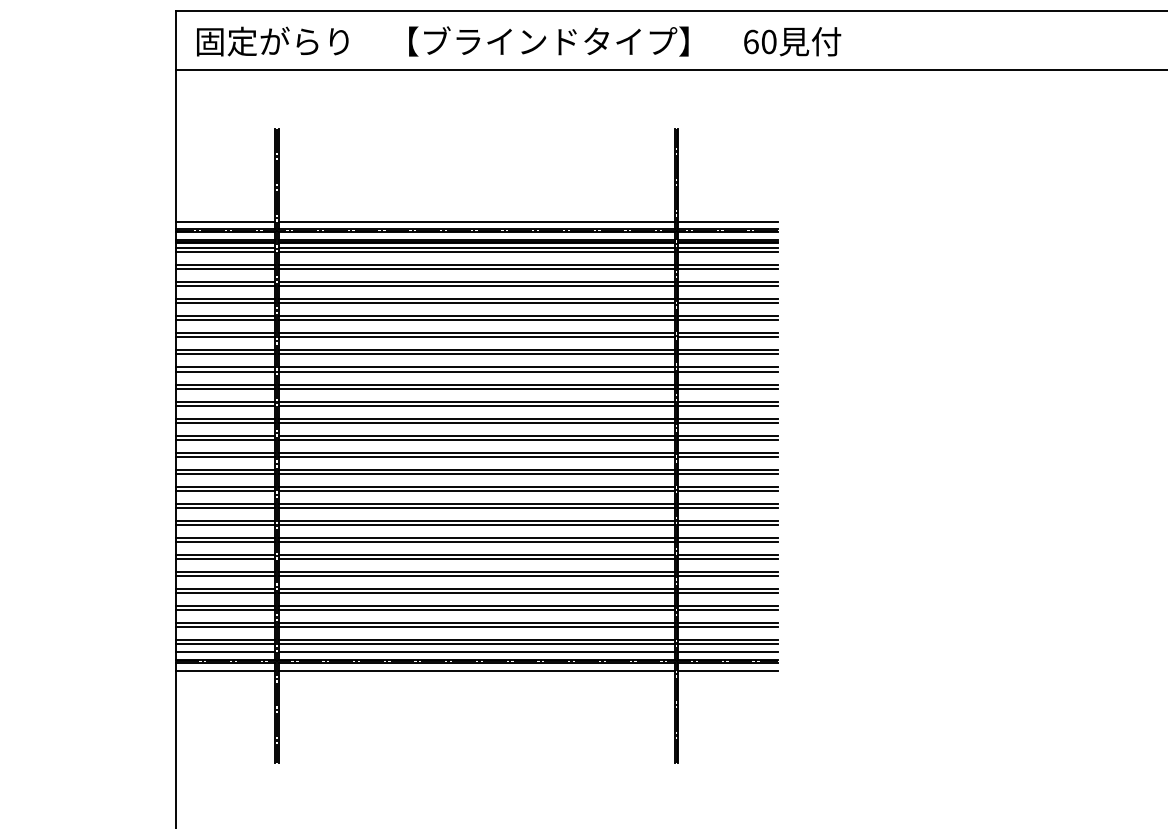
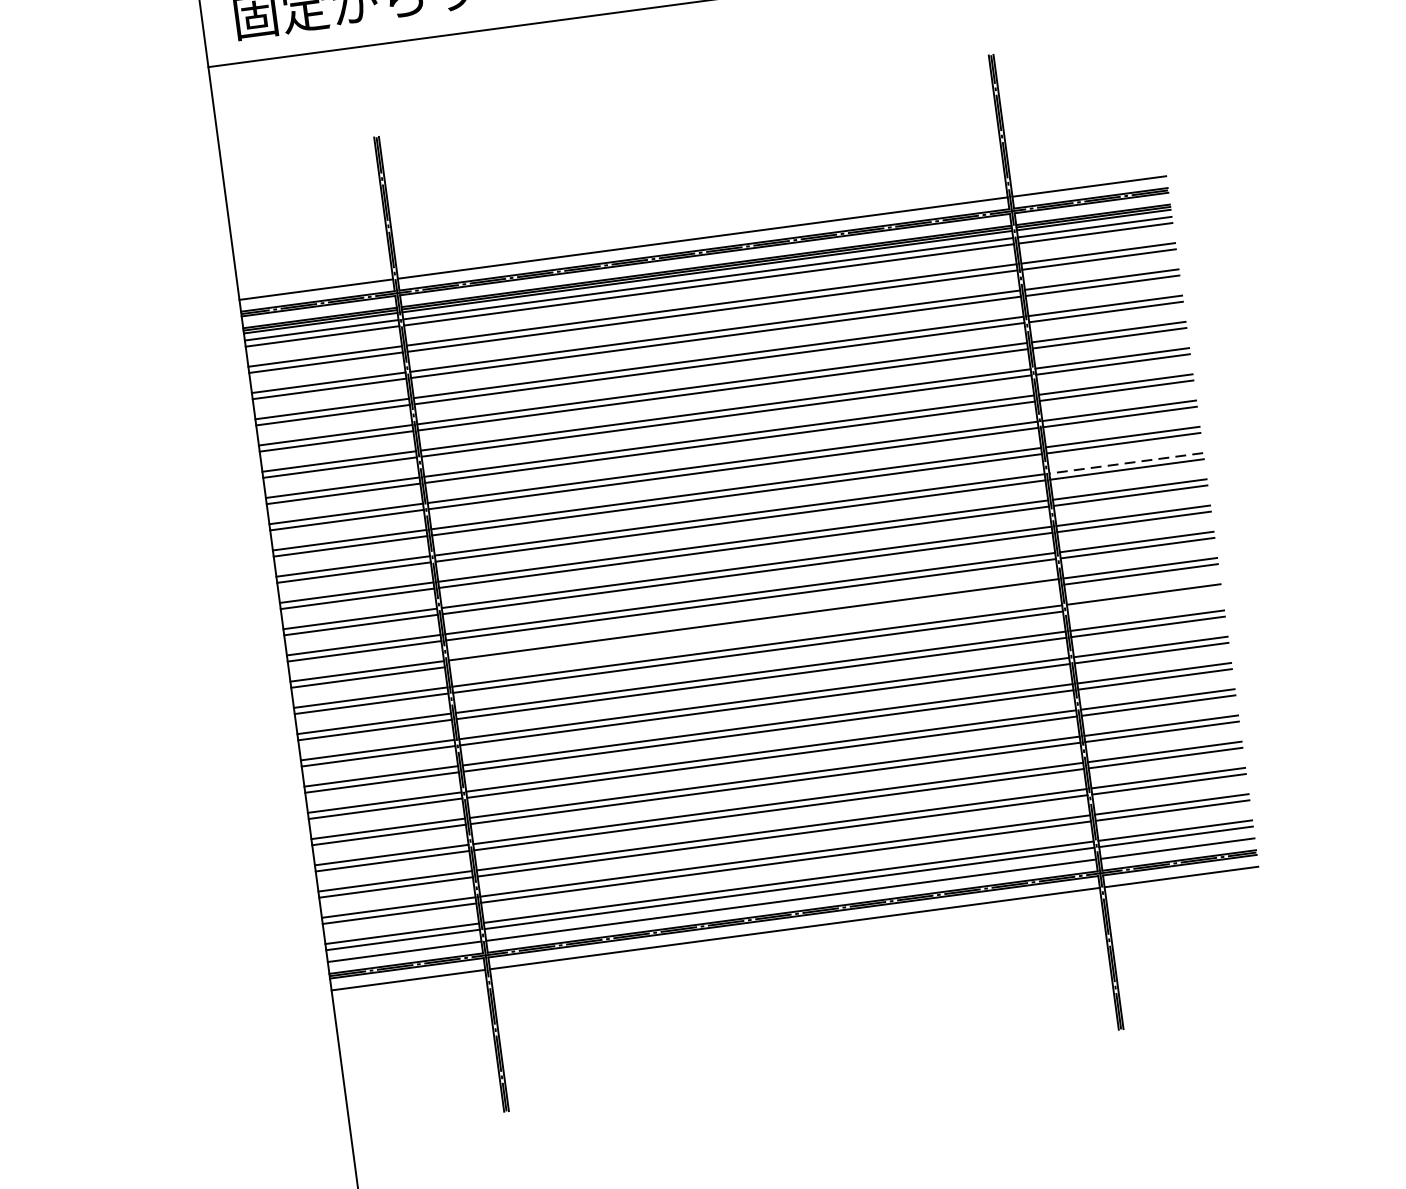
line: (728, 401) -> (1126, 463), solid -> dashed
line: (476, 473) -> (754, 625), removed
line: (728, 490) -> (1145, 599), removed

